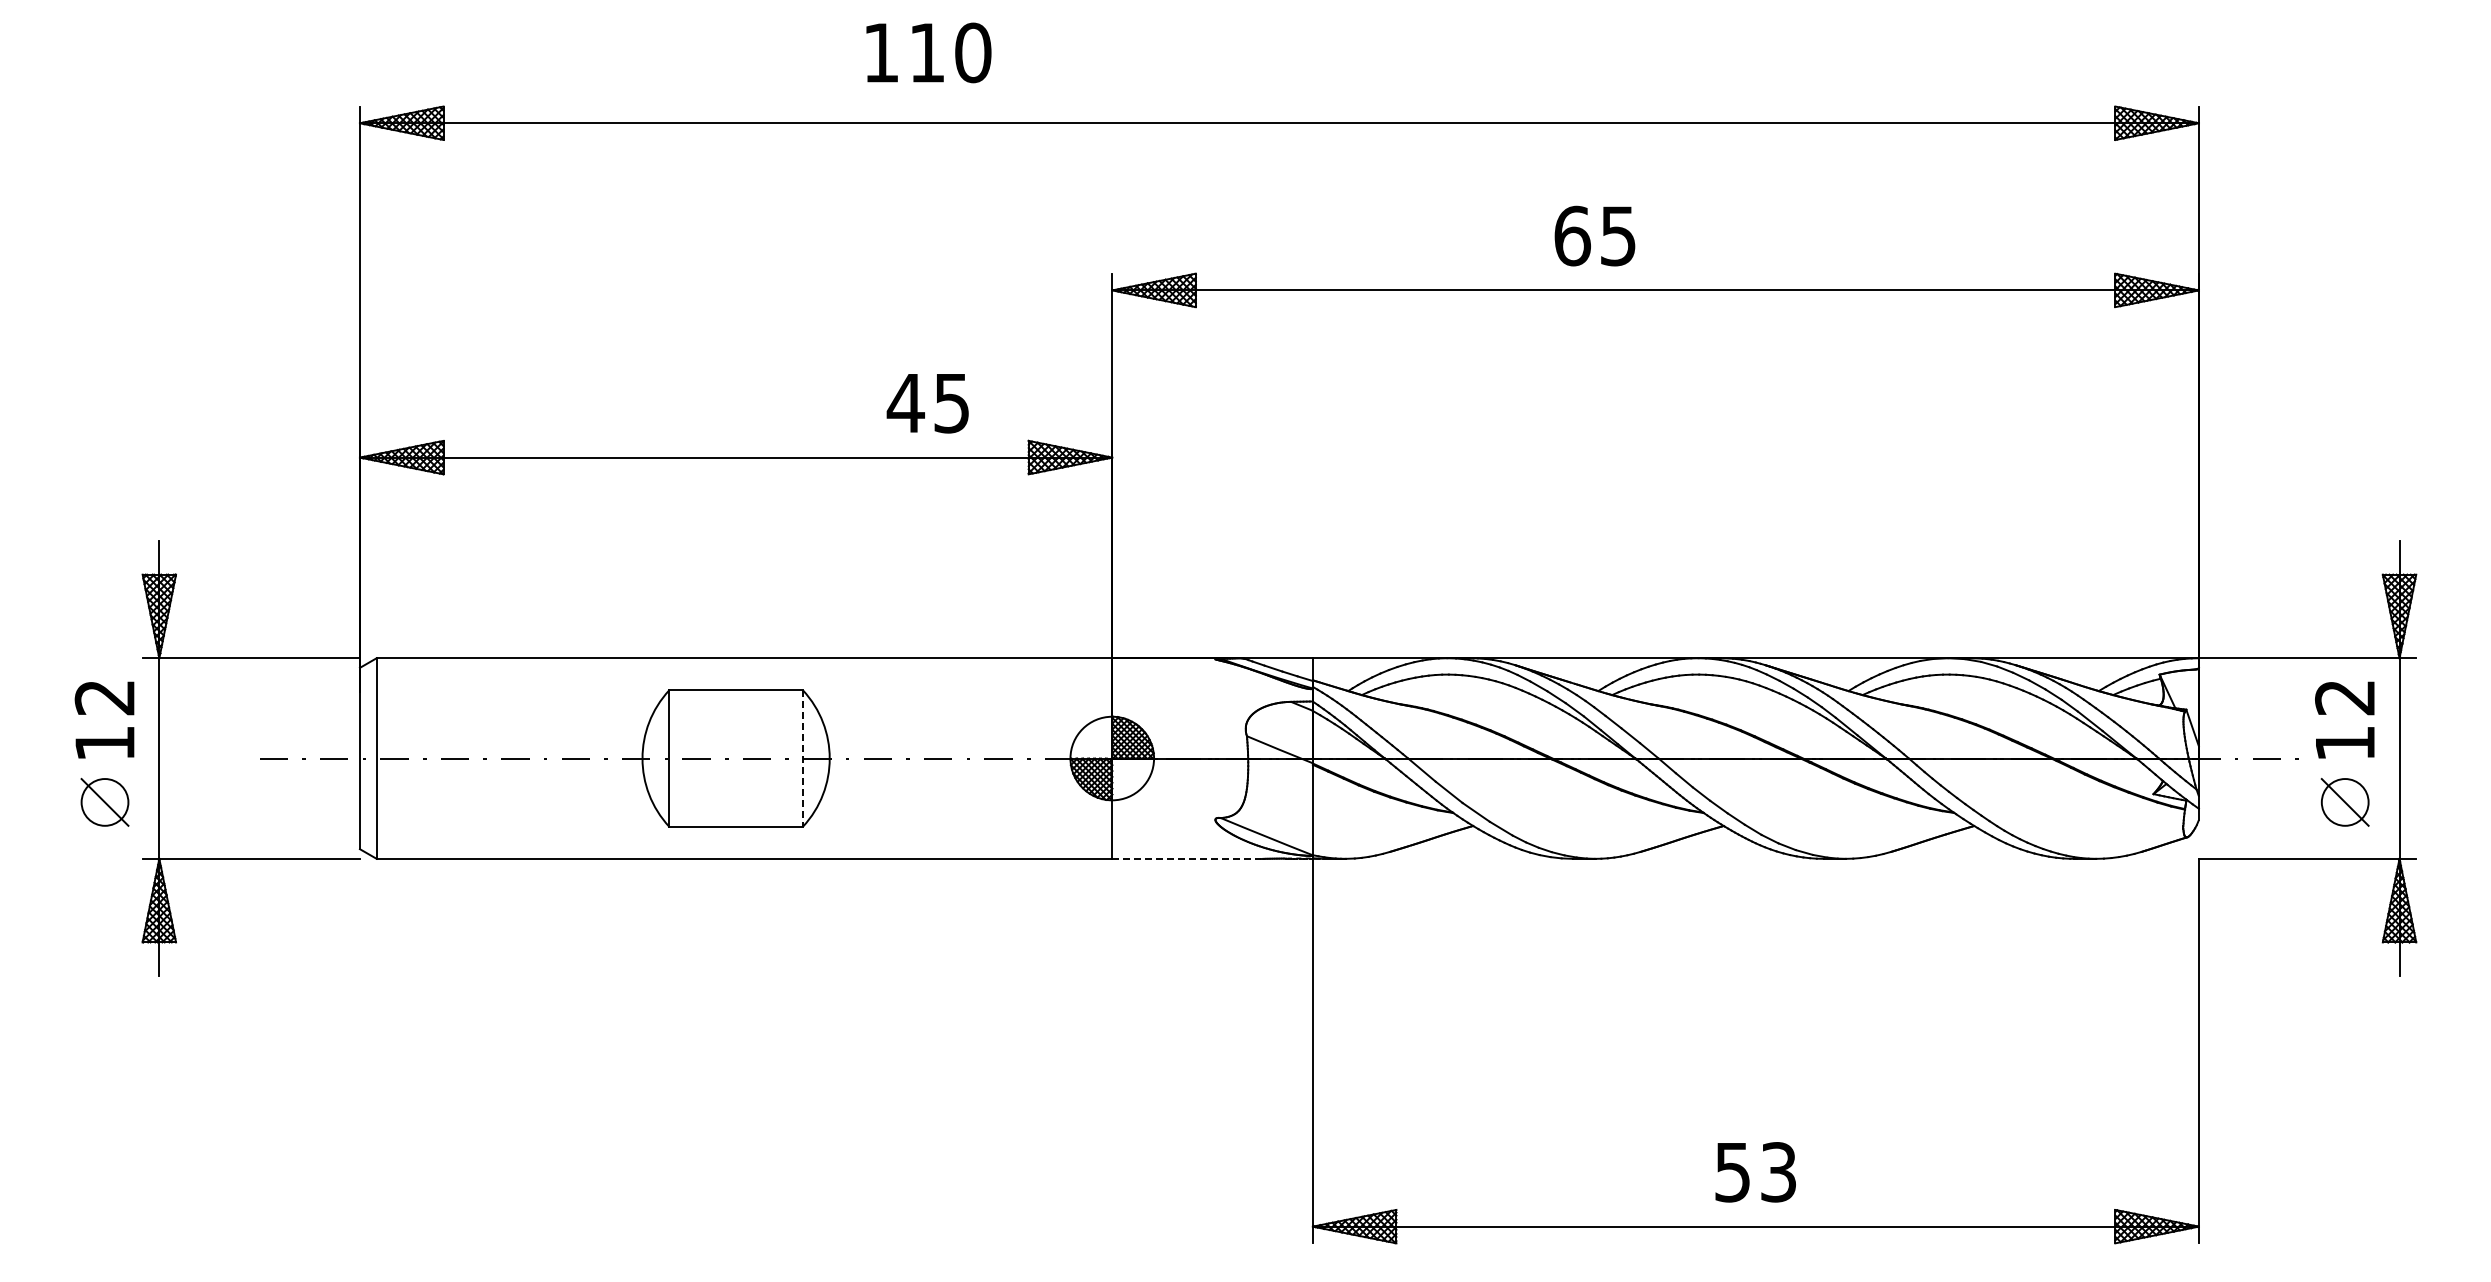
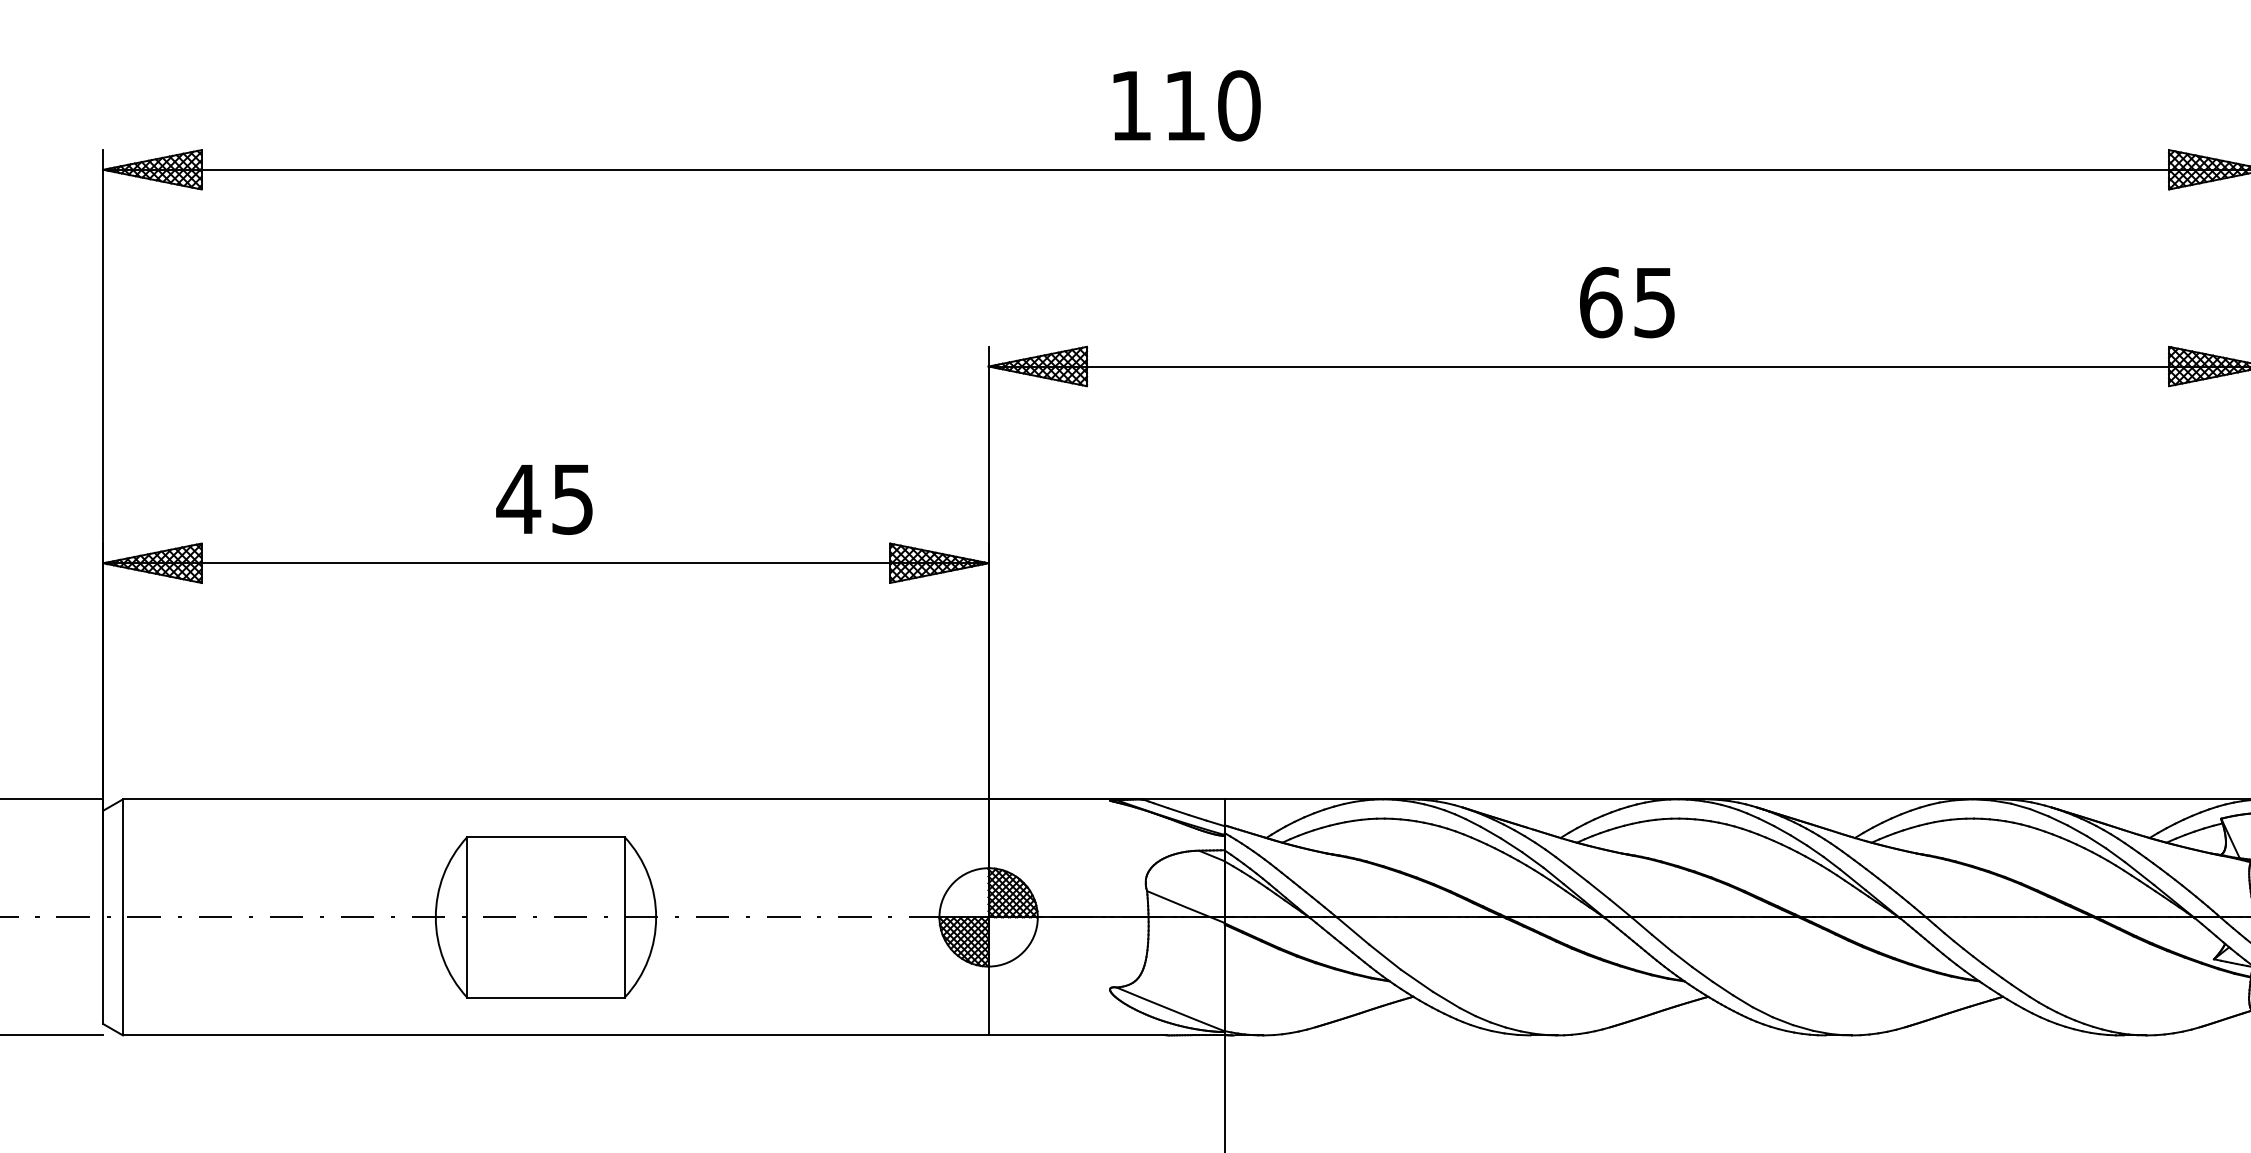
text: (928, 52) -> (1186, 105), moved
text: (1594, 235) -> (1626, 301), moved
text: (927, 403) -> (544, 499), moved
line: (802, 759) -> (624, 918), dashed -> solid
line: (1186, 858) -> (1075, 1035), dashed -> solid

